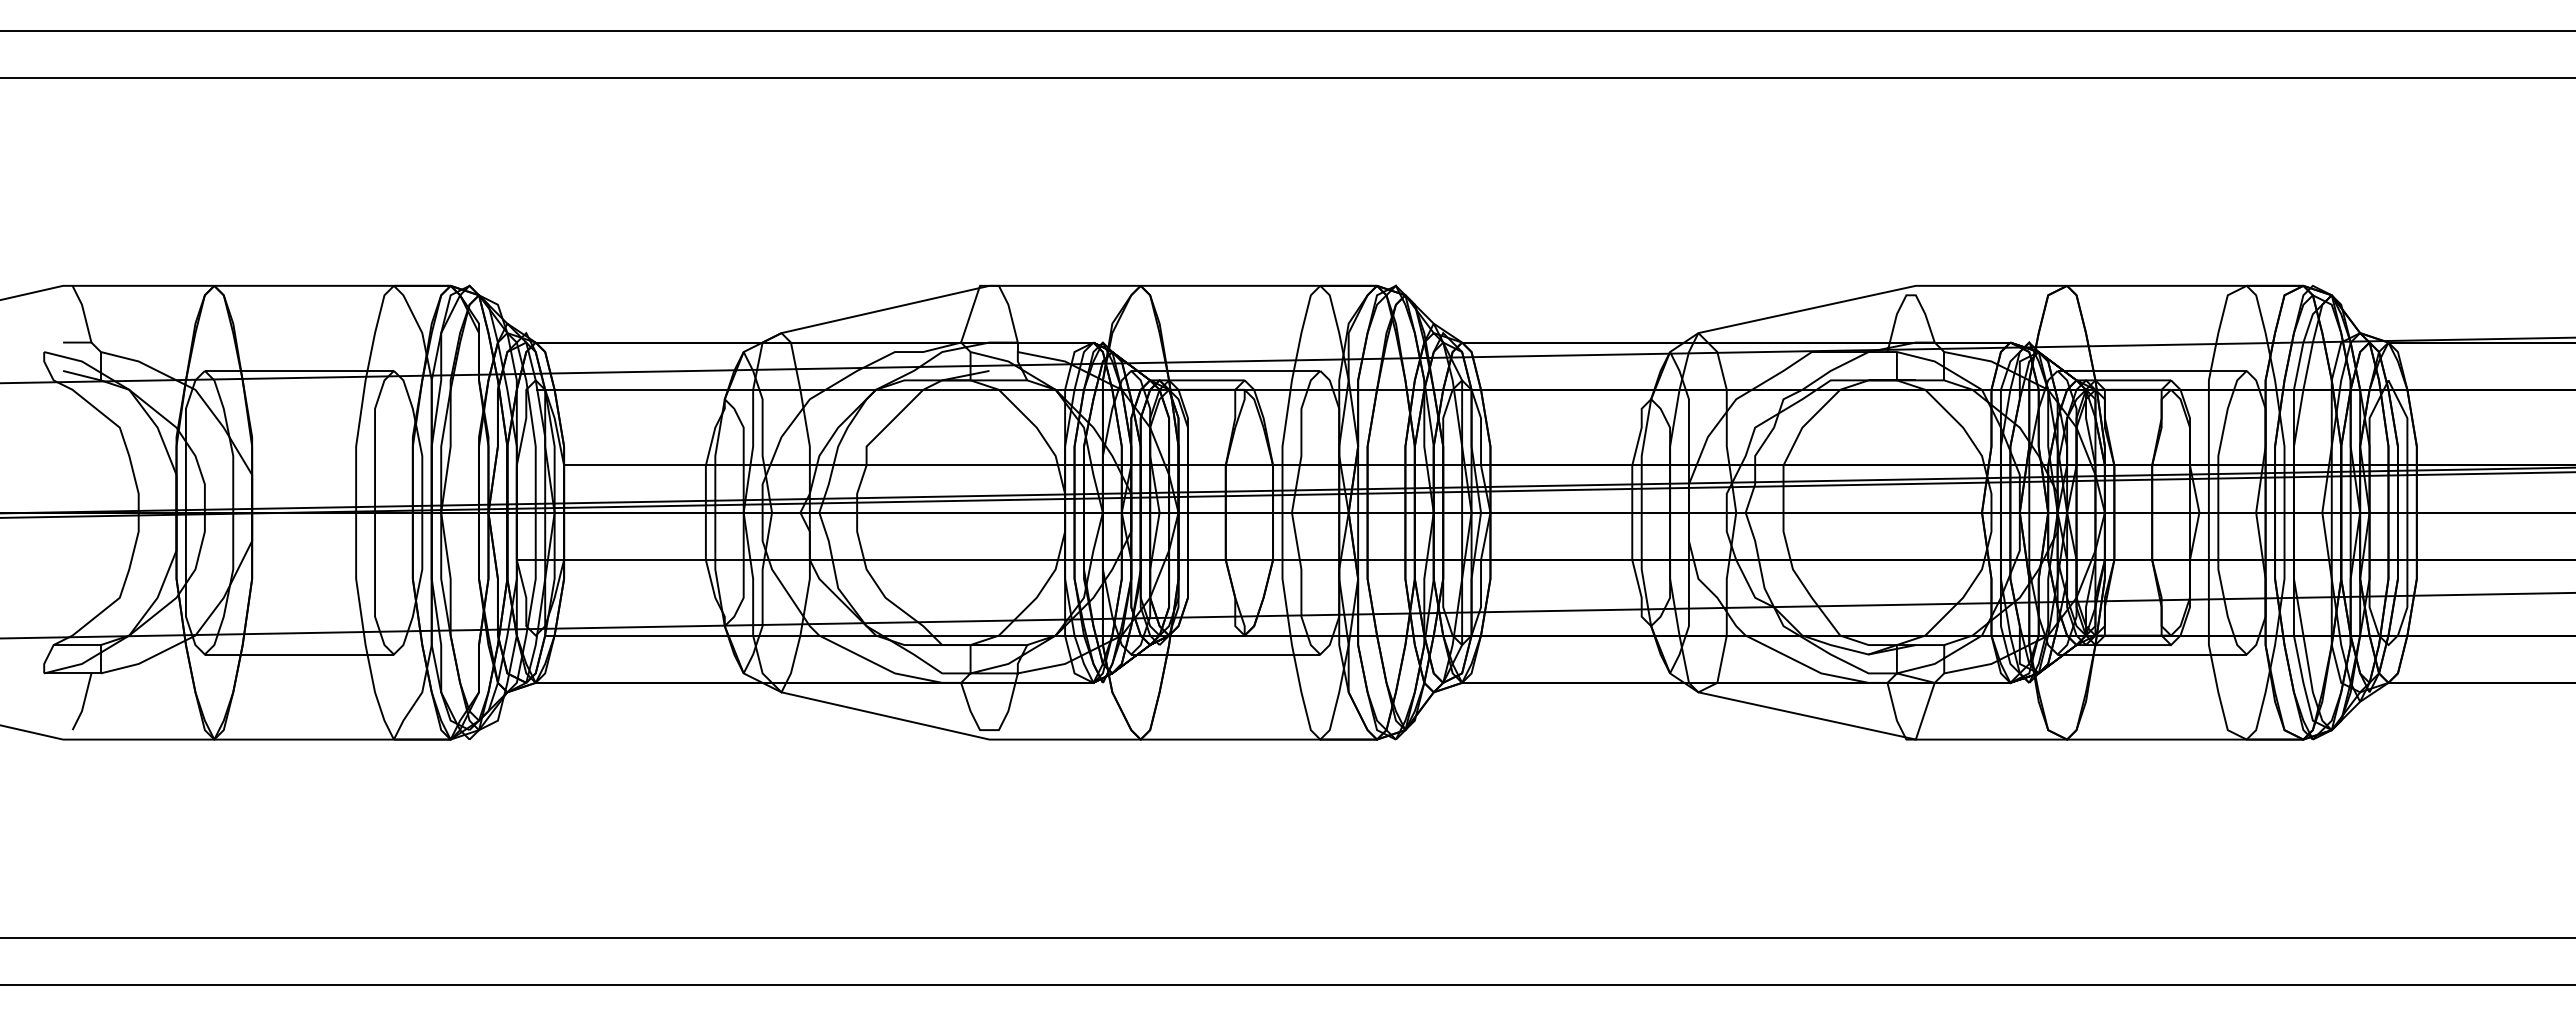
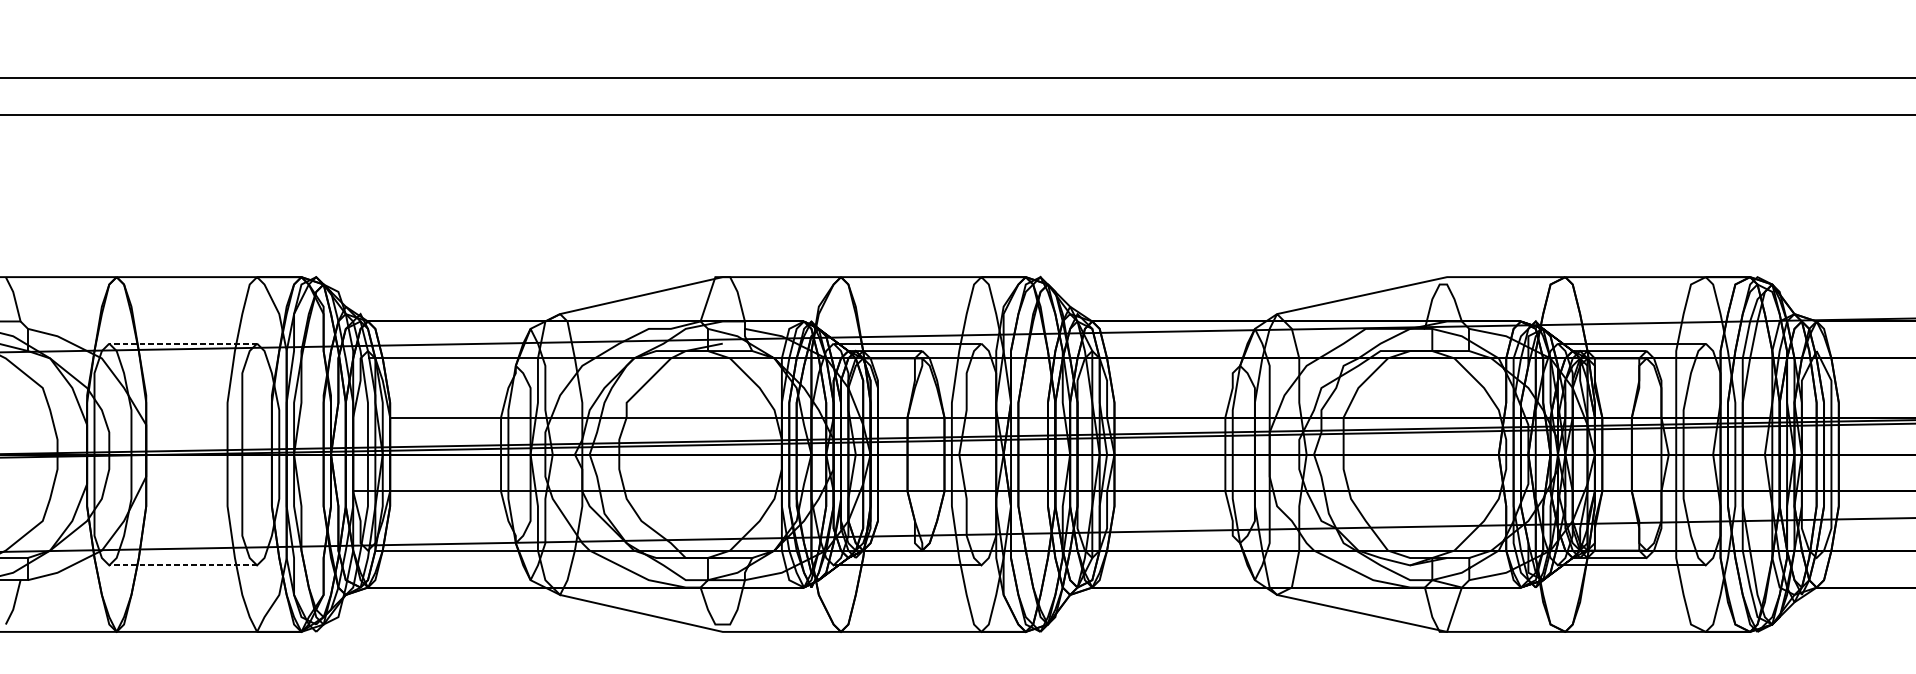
line: (299, 370) -> (183, 343), solid -> dashed
line: (299, 654) -> (183, 565), solid -> dashed

